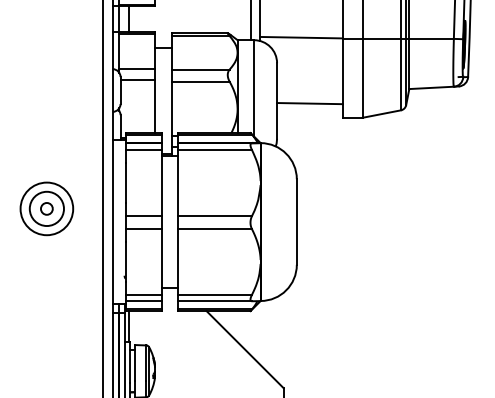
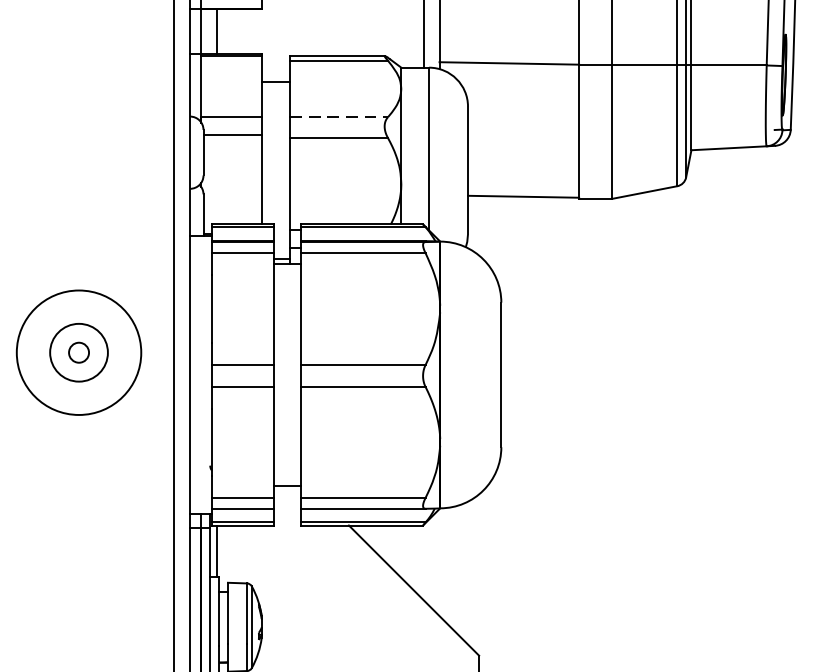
line: (200, 69) -> (338, 117), solid -> dashed
line: (309, 103) -> (522, 196), moved
circle: (46, 208) -> (78, 352), size x1.4

